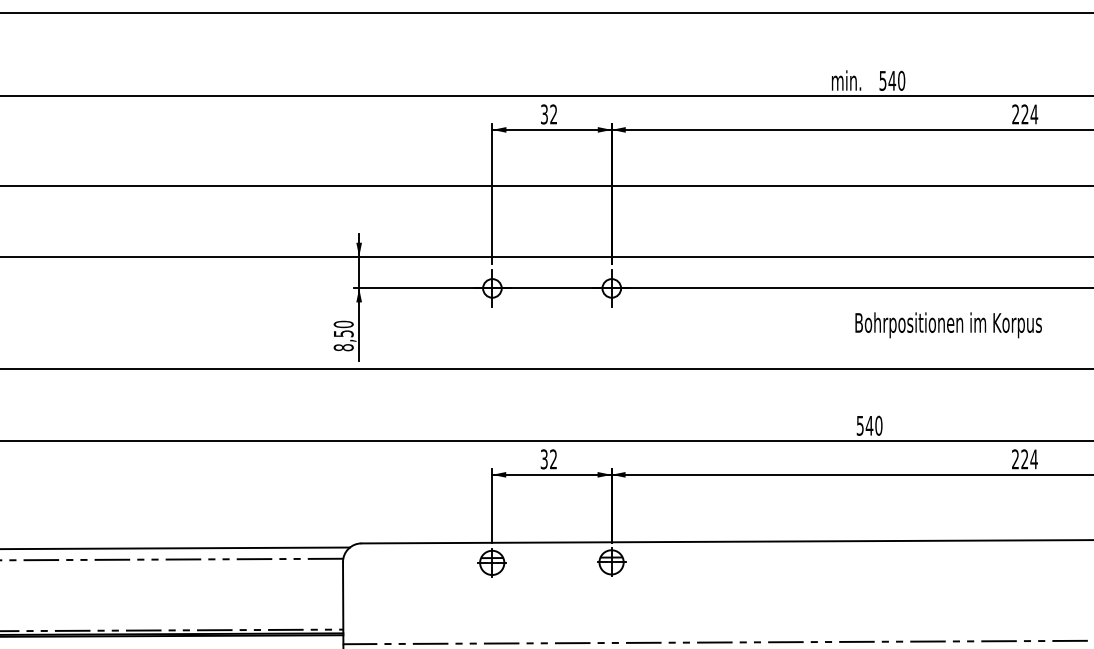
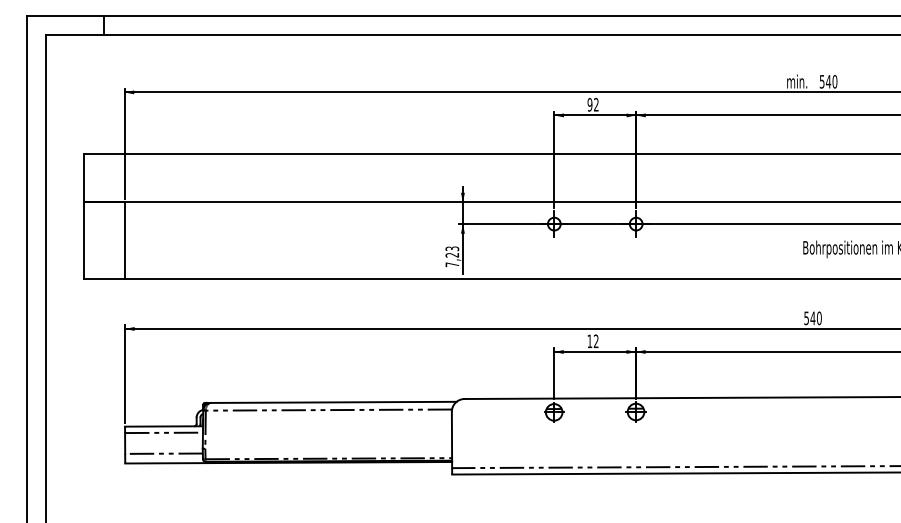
text: (543, 113) -> (589, 104), 32 -> 92
text: (343, 335) -> (452, 256), 8,50 -> 7,23
text: (543, 459) -> (589, 341), 32 -> 12

